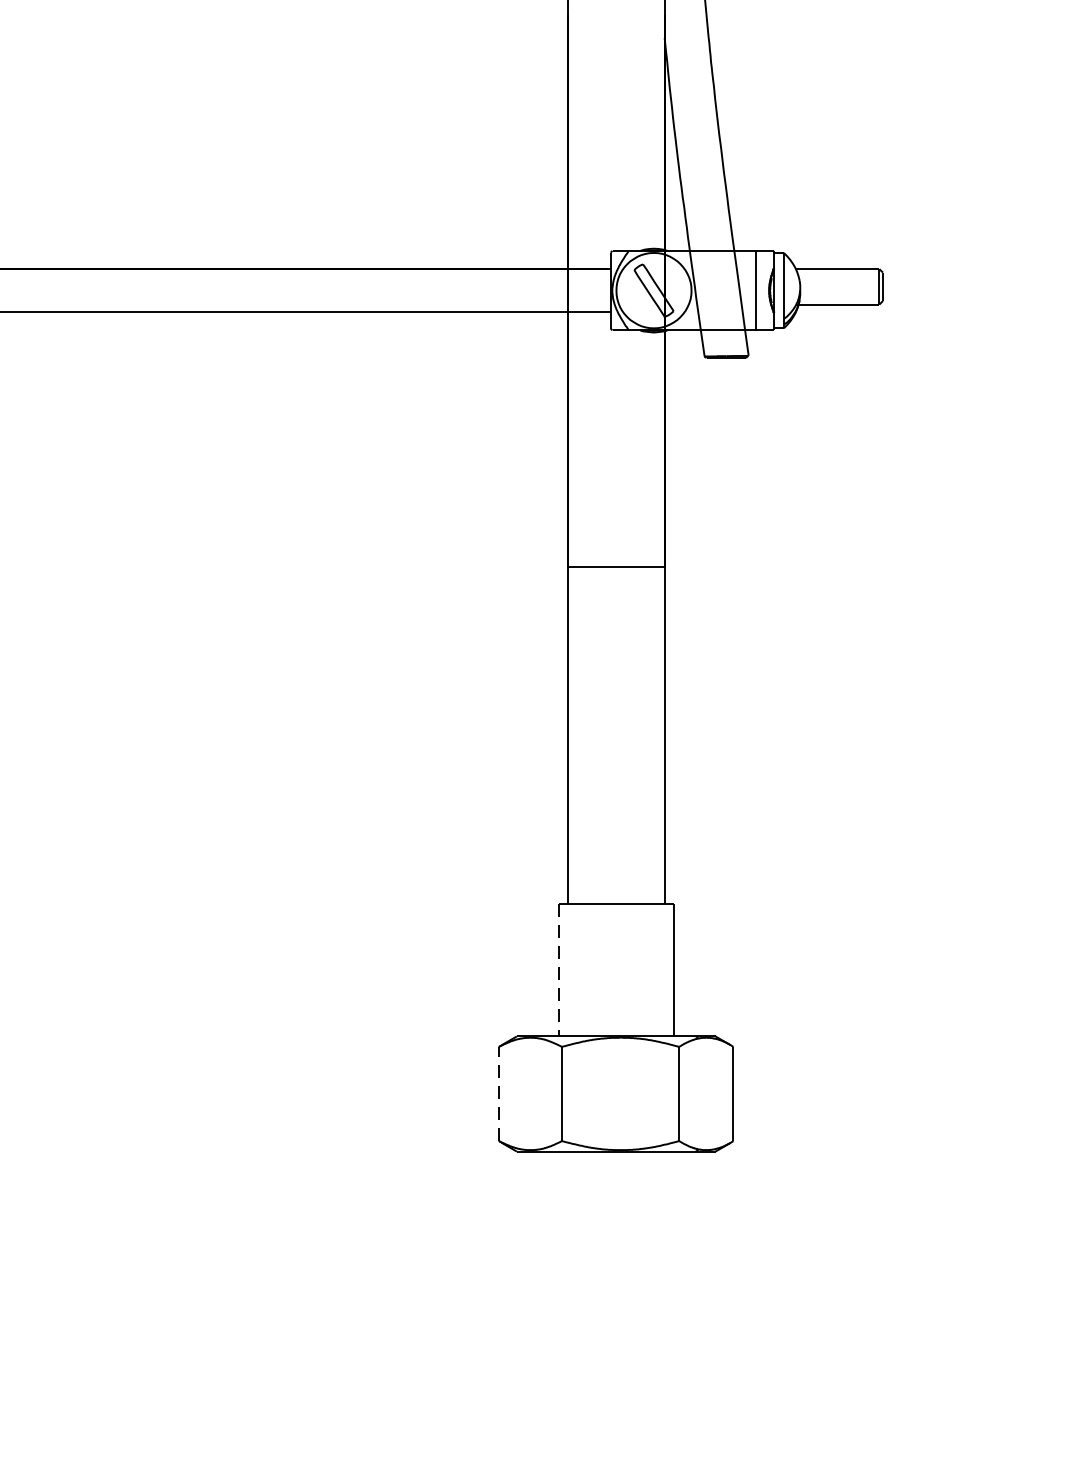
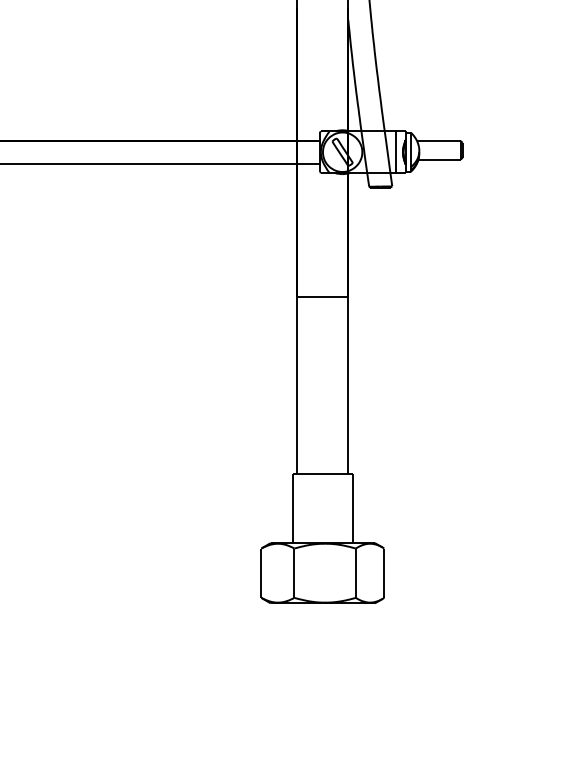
line: (558, 970) -> (292, 508), dashed -> solid
line: (499, 1094) -> (261, 573), dashed -> solid

